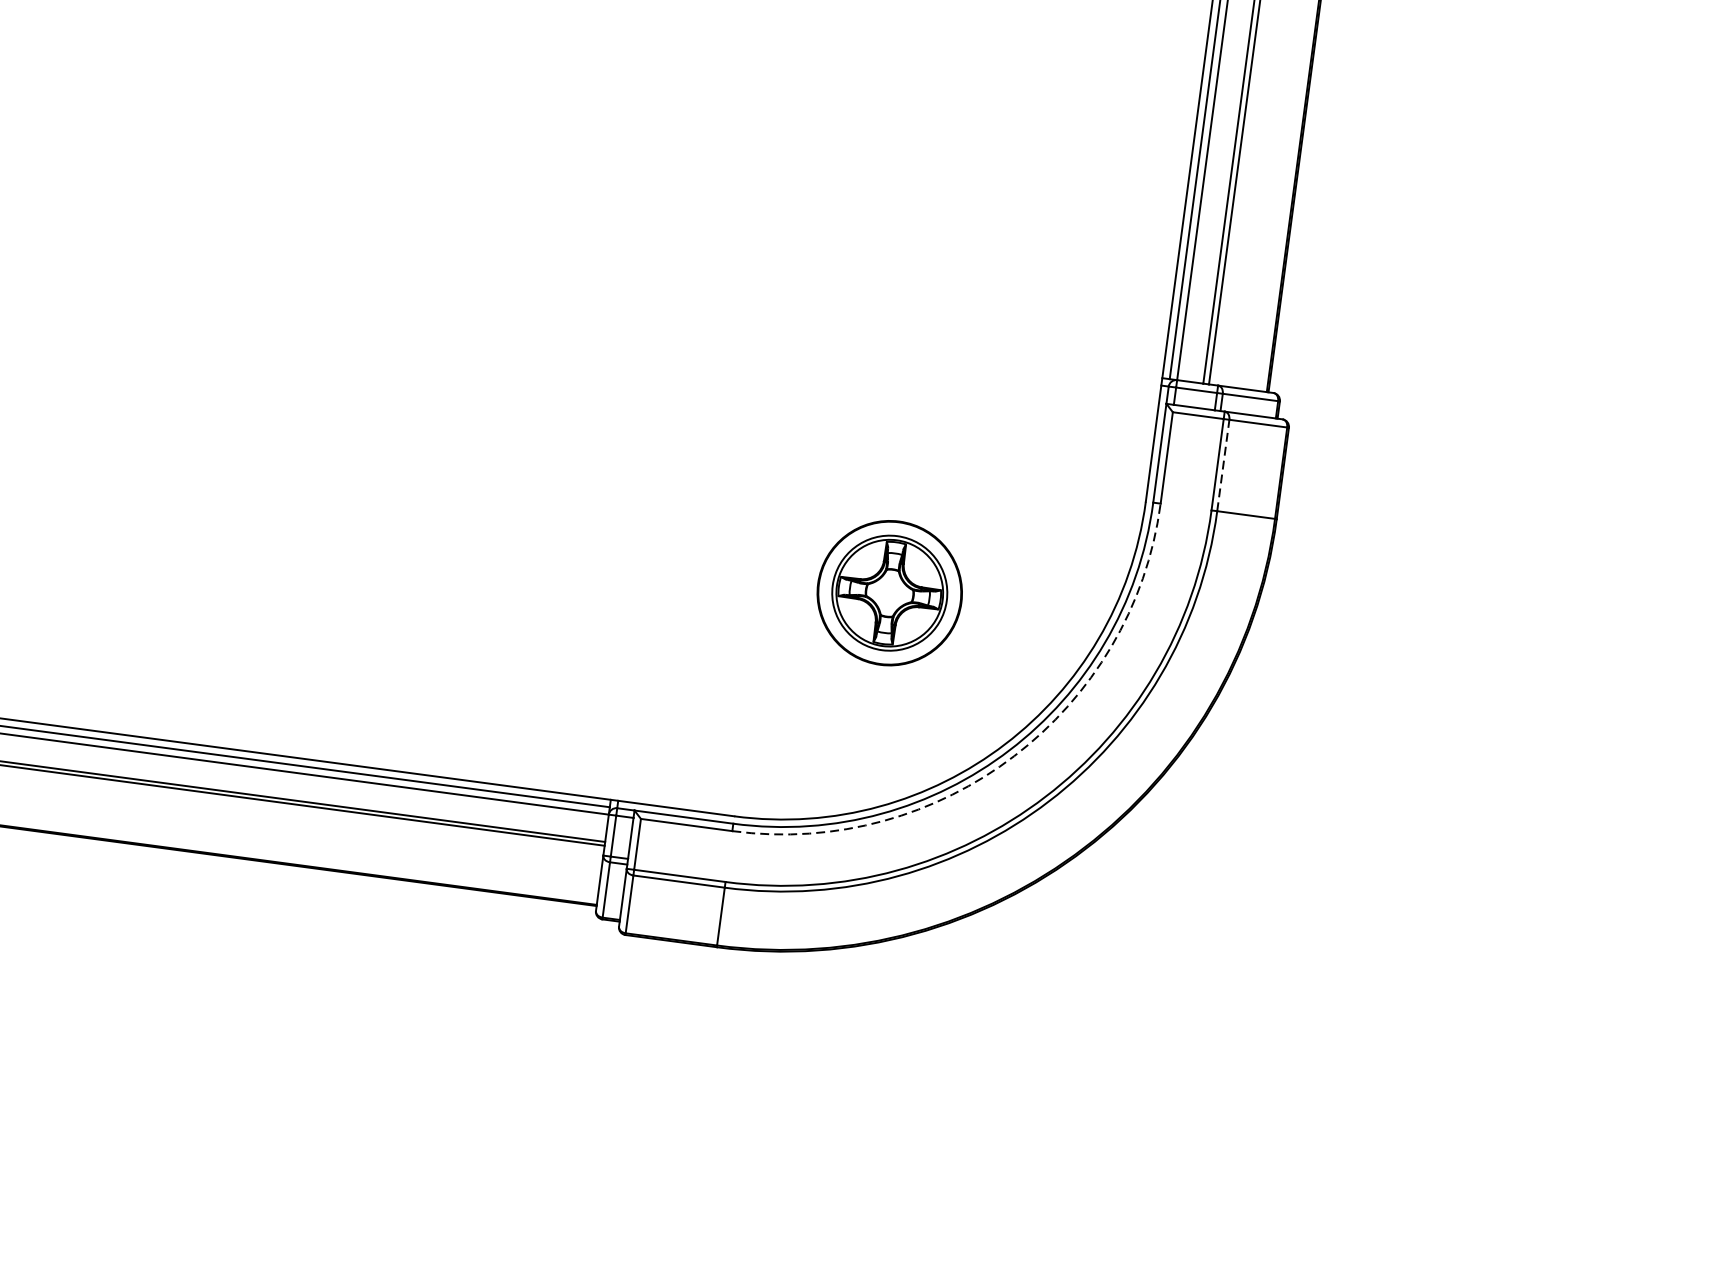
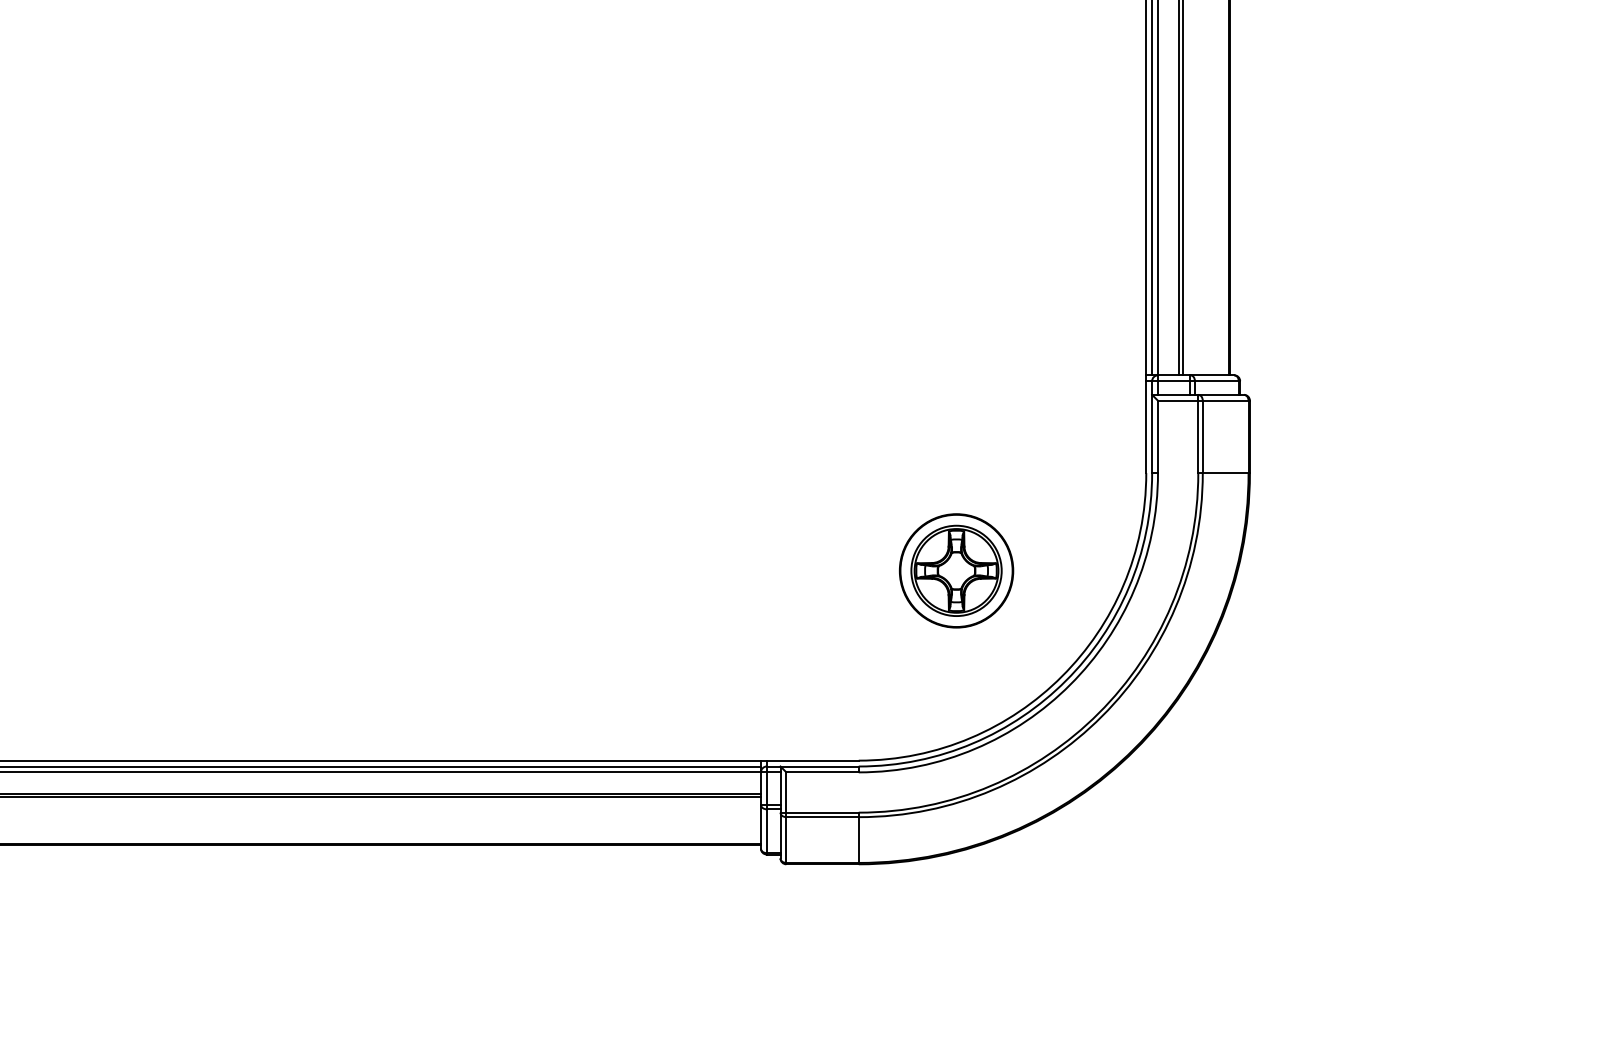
line: (1223, 464) -> (1202, 436), dashed -> solid
arc: (1014, 755) -> (1070, 684), dashed -> solid

